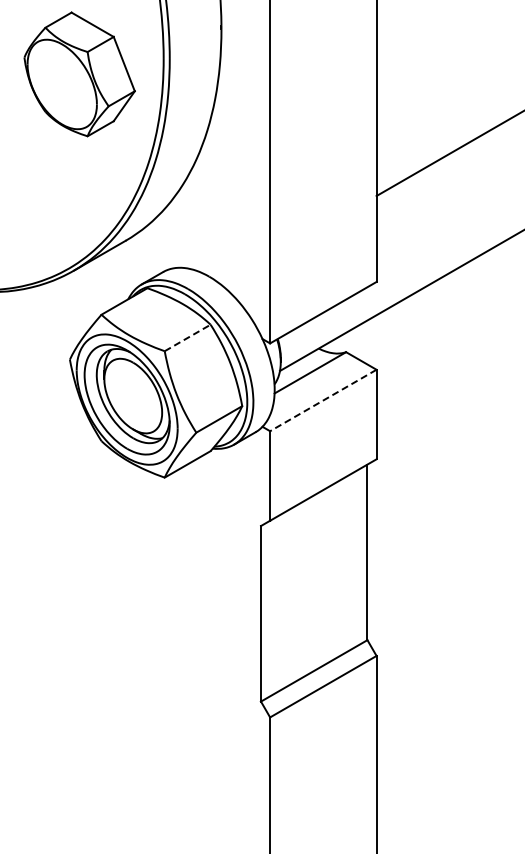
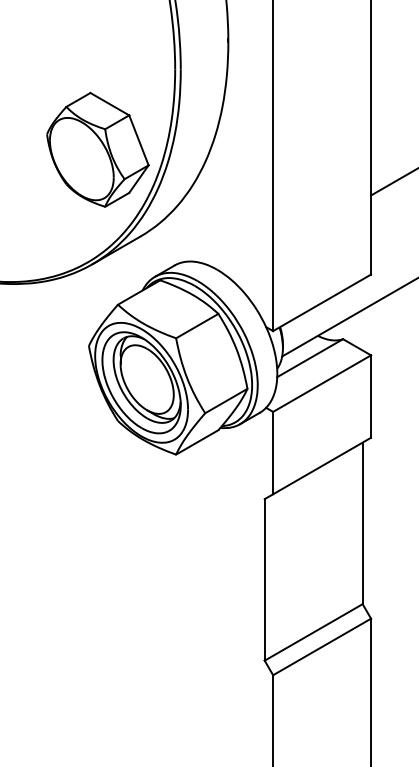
part: (79, 74) -> (97, 149), moved
line: (187, 337) -> (197, 325), dashed -> solid
line: (322, 400) -> (321, 383), dashed -> solid

